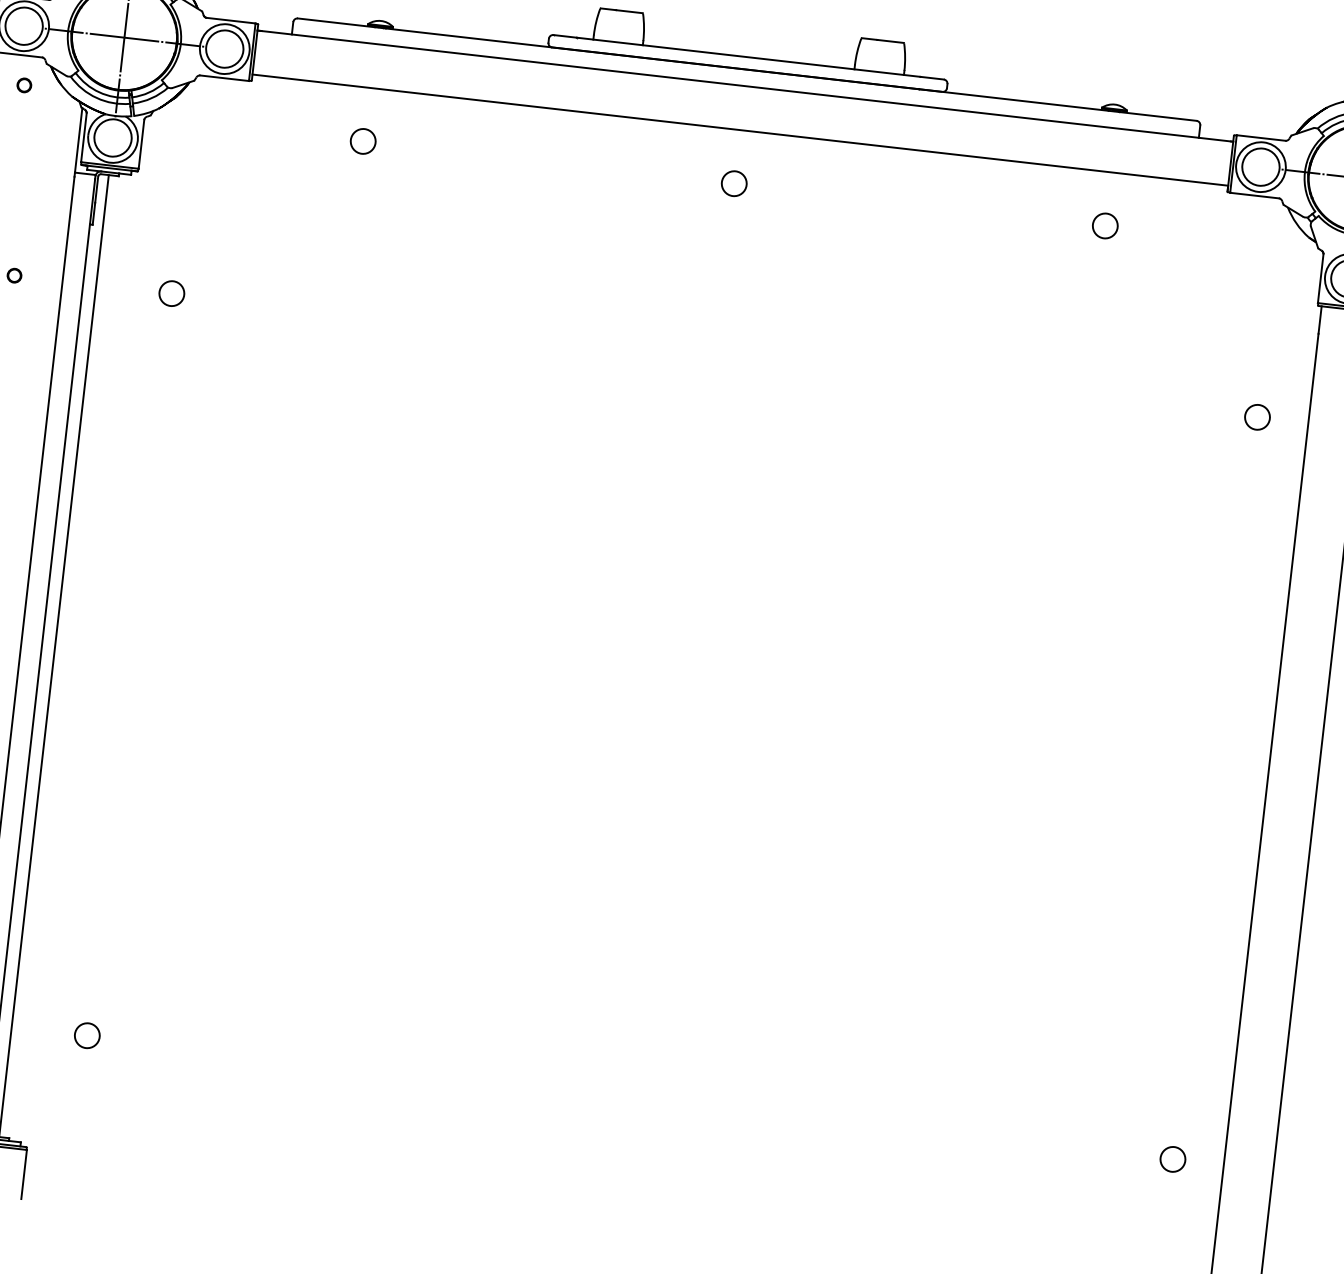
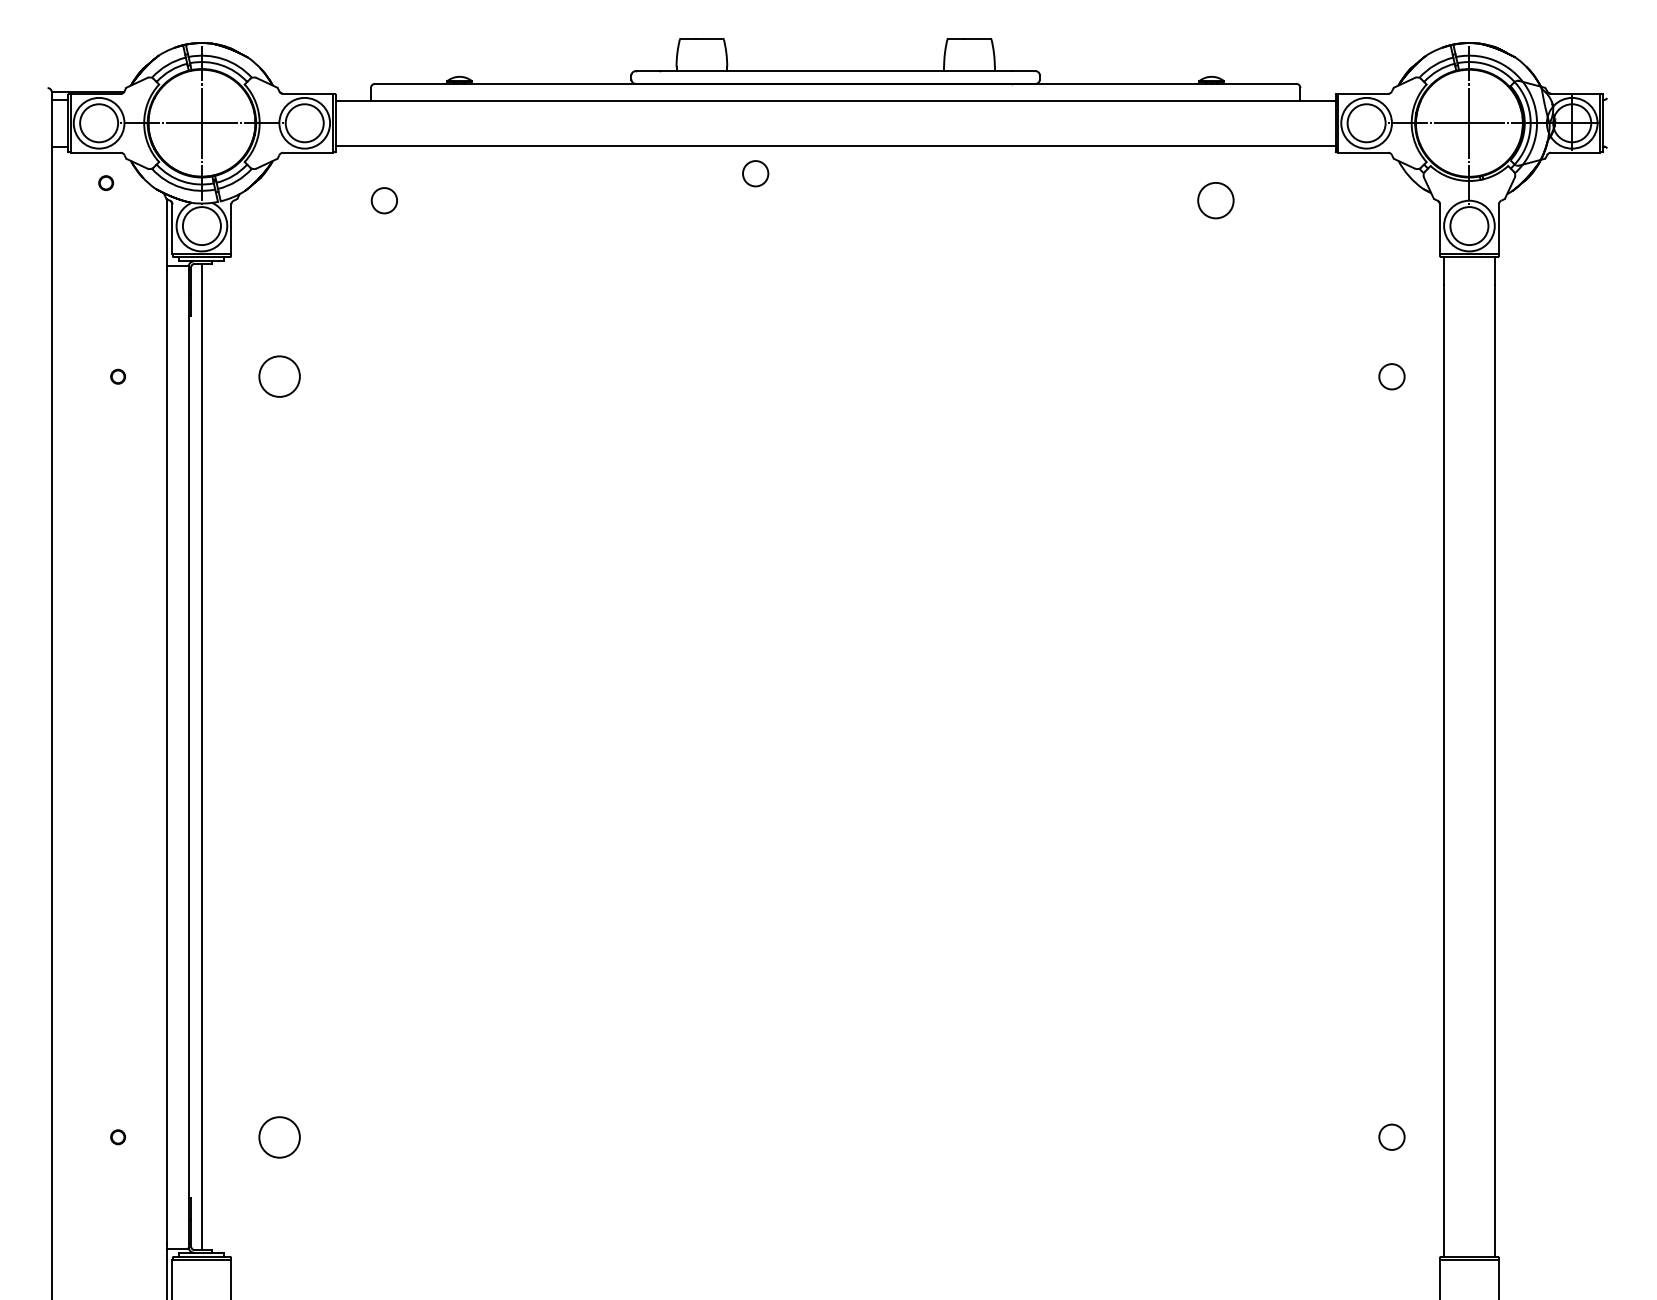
circle: (362, 141) -> (383, 200), moved
circle: (734, 183) -> (755, 173), moved
circle: (1104, 225) -> (1215, 200), size x1.4
circle: (171, 293) -> (278, 376), size x1.6
circle: (86, 1034) -> (278, 1136), size x1.6

